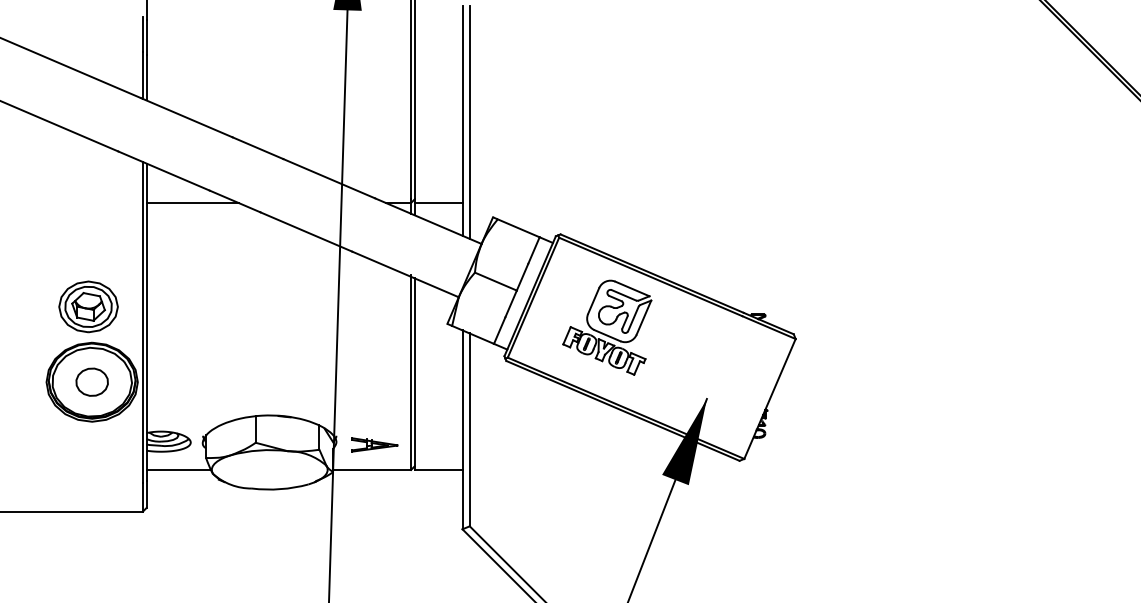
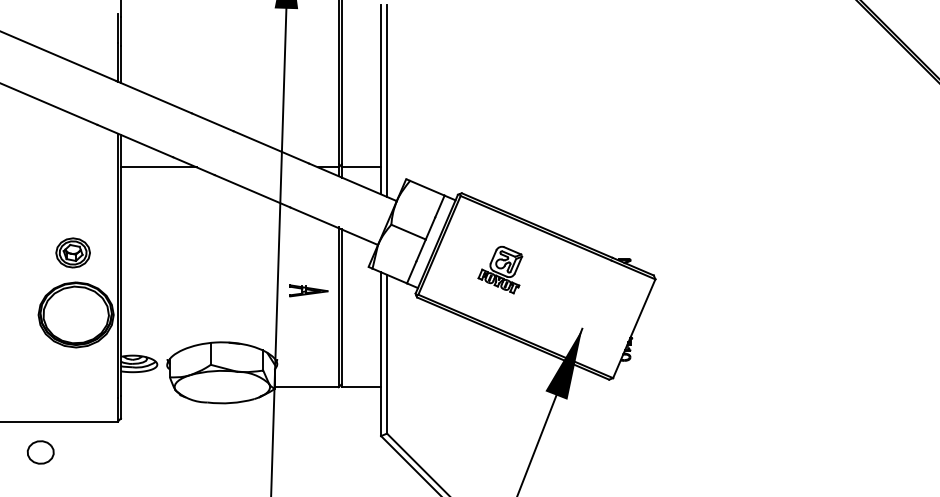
part: (88, 306) -> (73, 252), size x0.7
part: (607, 327) -> (500, 269), size x0.6
part: (91, 381) -> (40, 451), moved
part: (374, 444) -> (308, 290), moved
line: (178, 469) -> (147, 386), removed

